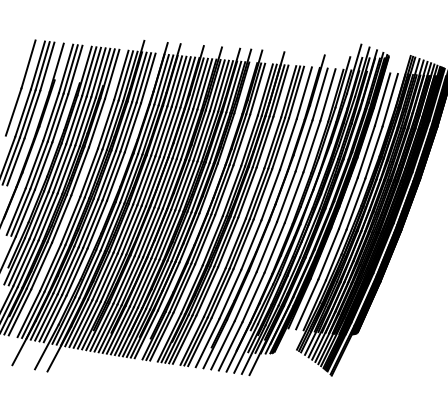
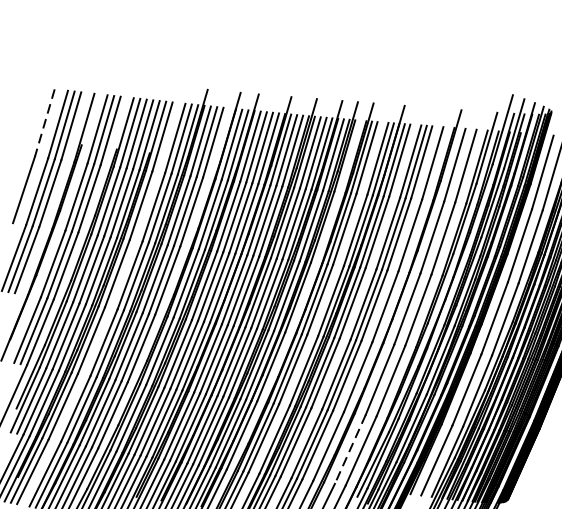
line: (28, 64) -> (44, 123), solid -> dashed
line: (245, 296) -> (349, 449), solid -> dashed

